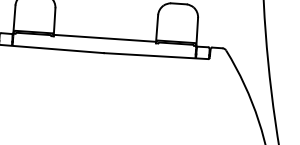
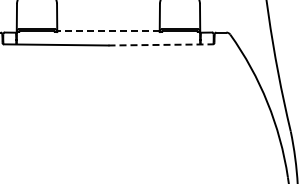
line: (103, 38) -> (107, 30), solid -> dashed
line: (156, 55) -> (161, 44), solid -> dashed

